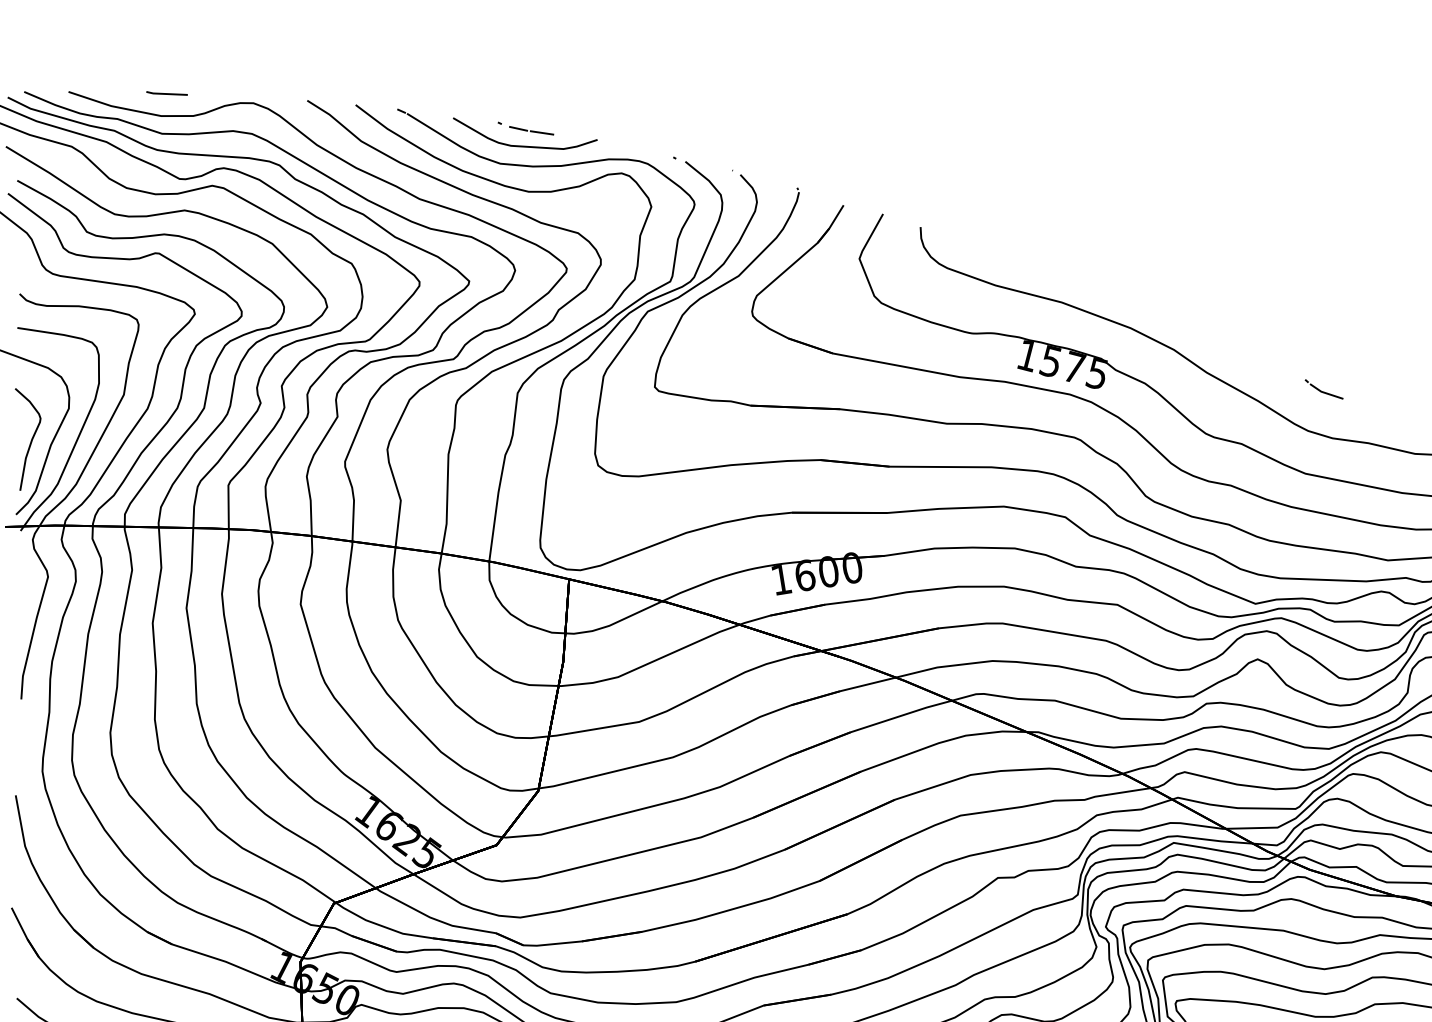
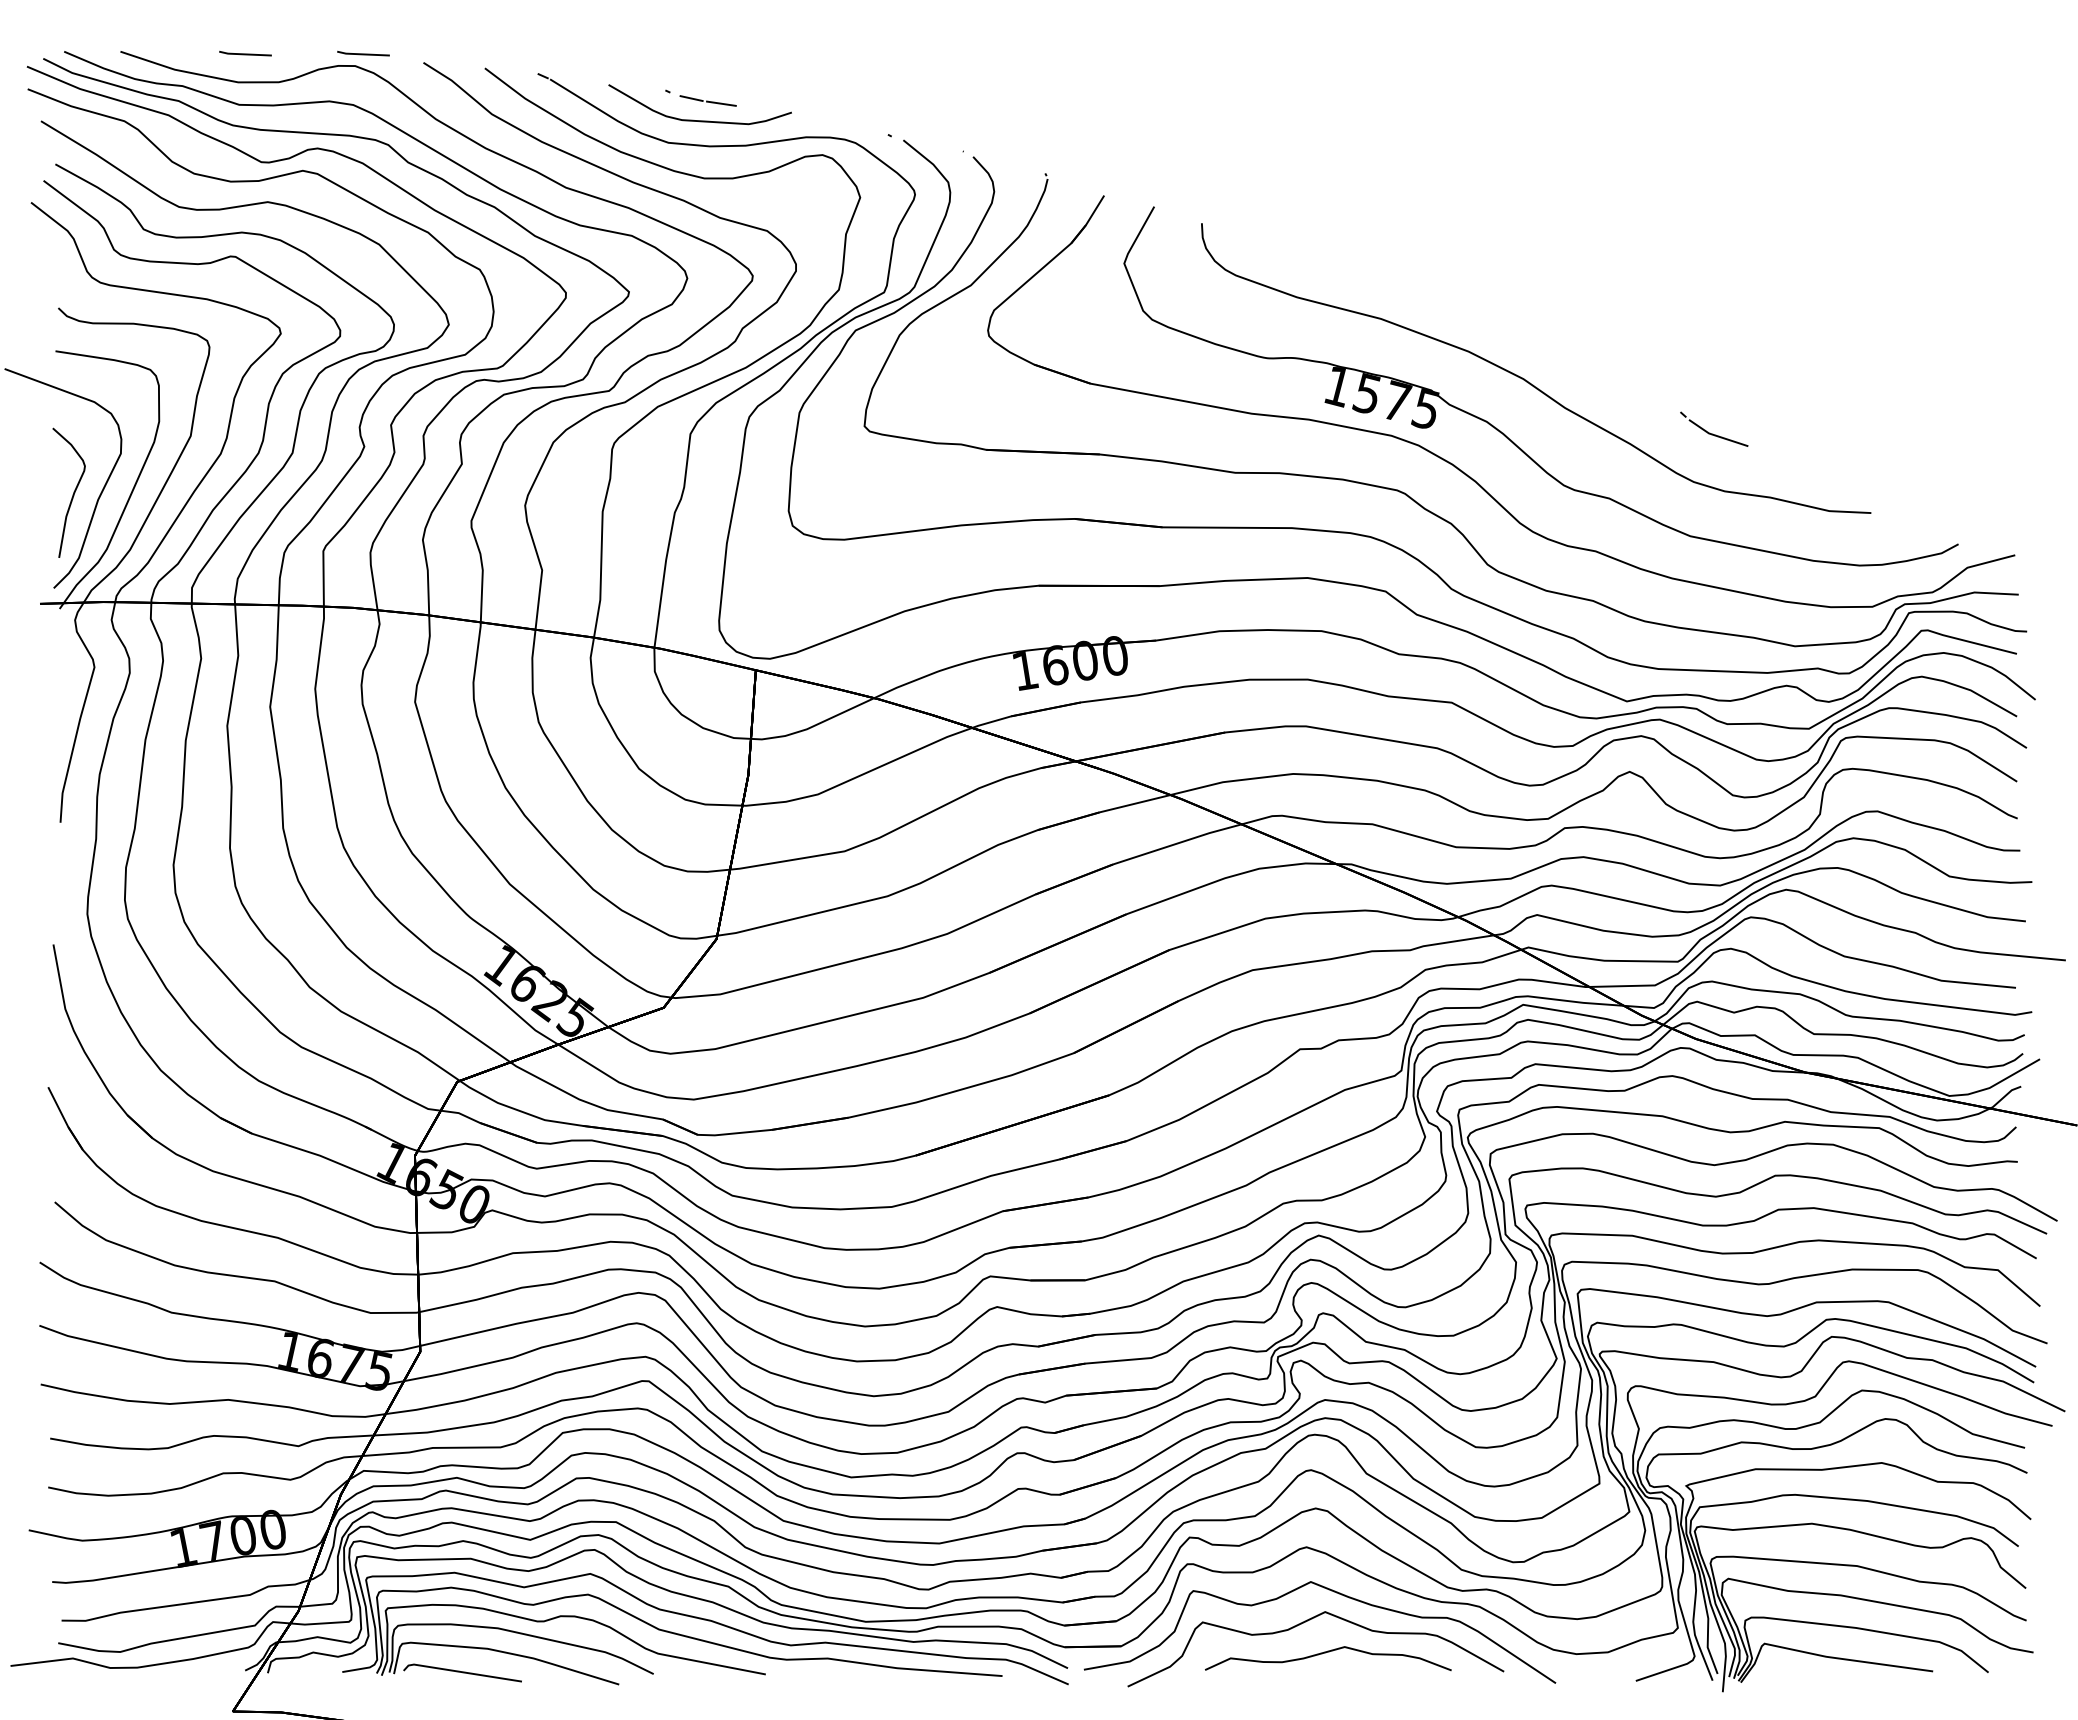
line: (260, 93) -> (363, 53), added
part: (1323, 388) -> (1713, 428), size x1.4

